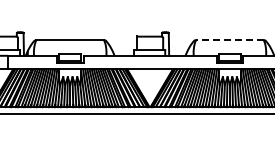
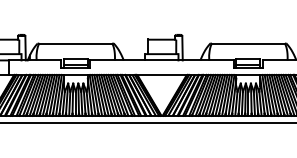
line: (229, 40) -> (247, 43), dashed -> solid

